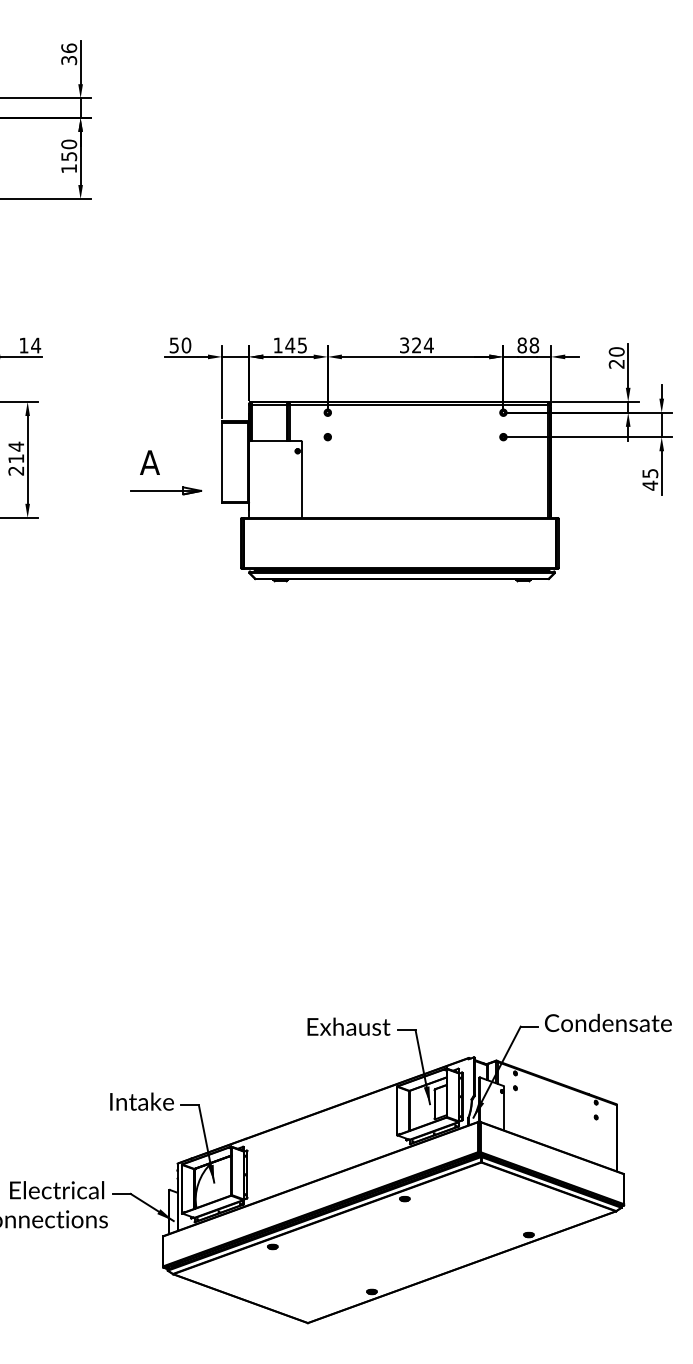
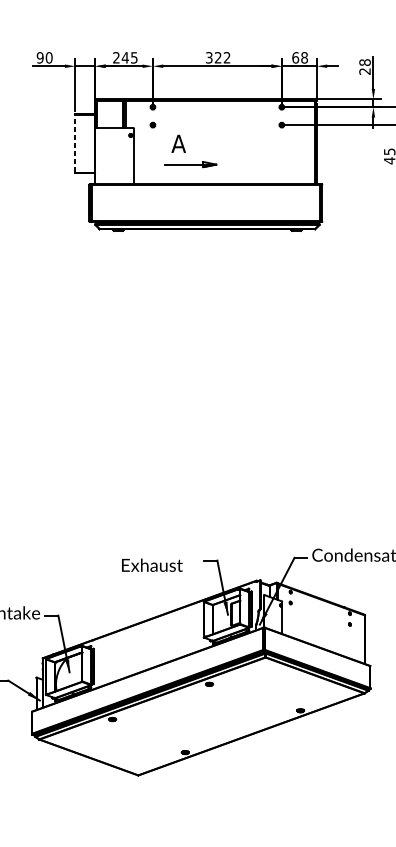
text: (173, 345) -> (39, 57), 50 -> 90
text: (277, 345) -> (116, 57), 145 -> 245
text: (428, 345) -> (226, 57), 324 -> 322
text: (522, 345) -> (295, 57), 88 -> 68
text: (616, 351) -> (364, 62), 20 -> 28
line: (222, 461) -> (75, 143), solid -> dashed
part: (159, 472) -> (185, 151), moved
text: (348, 1026) -> (151, 565), moved

